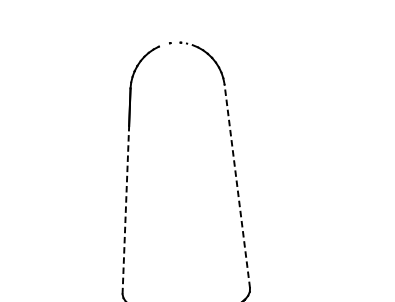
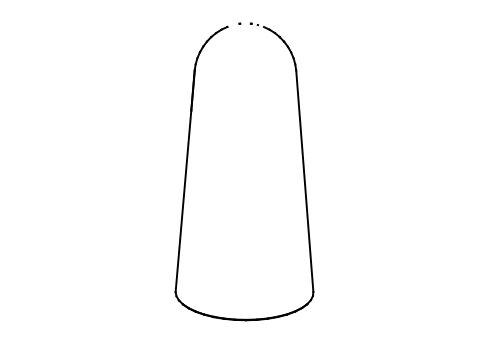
line: (237, 186) -> (304, 181), dashed -> solid
line: (125, 209) -> (183, 200), dashed -> solid

